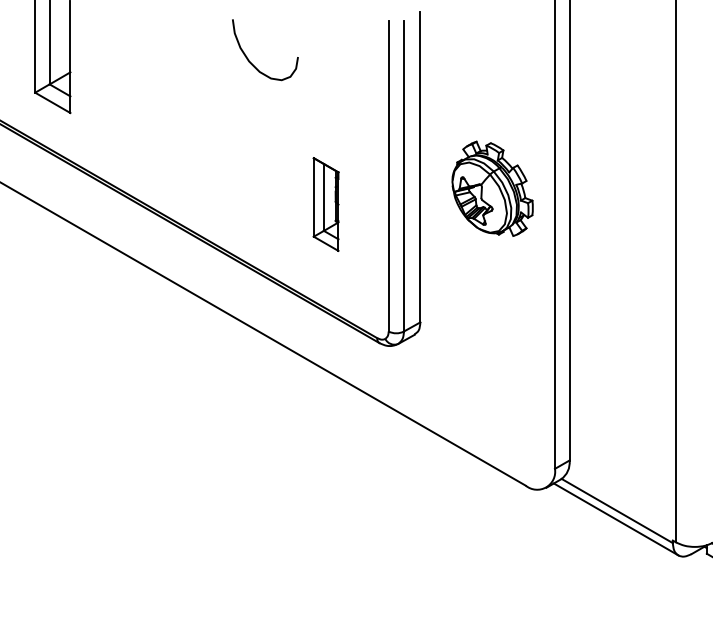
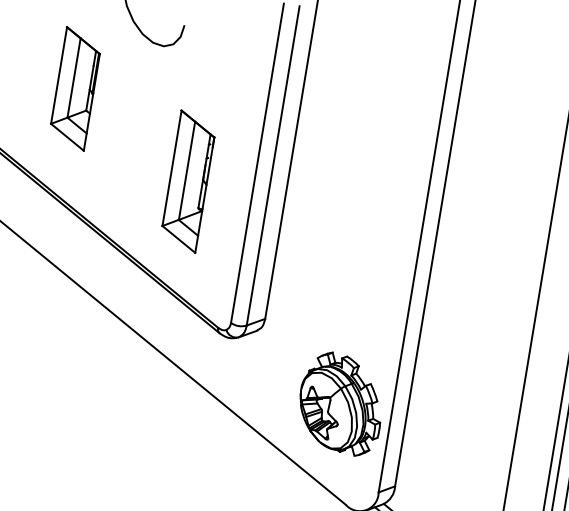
part: (204, 134) -> (75, 88), added
part: (492, 188) -> (341, 403), moved
part: (325, 204) -> (187, 181), size x1.43

